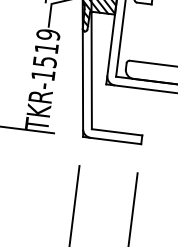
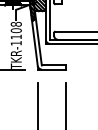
text: (45, 47) -> (15, 30), TKR-1519 -> TKR-1108

